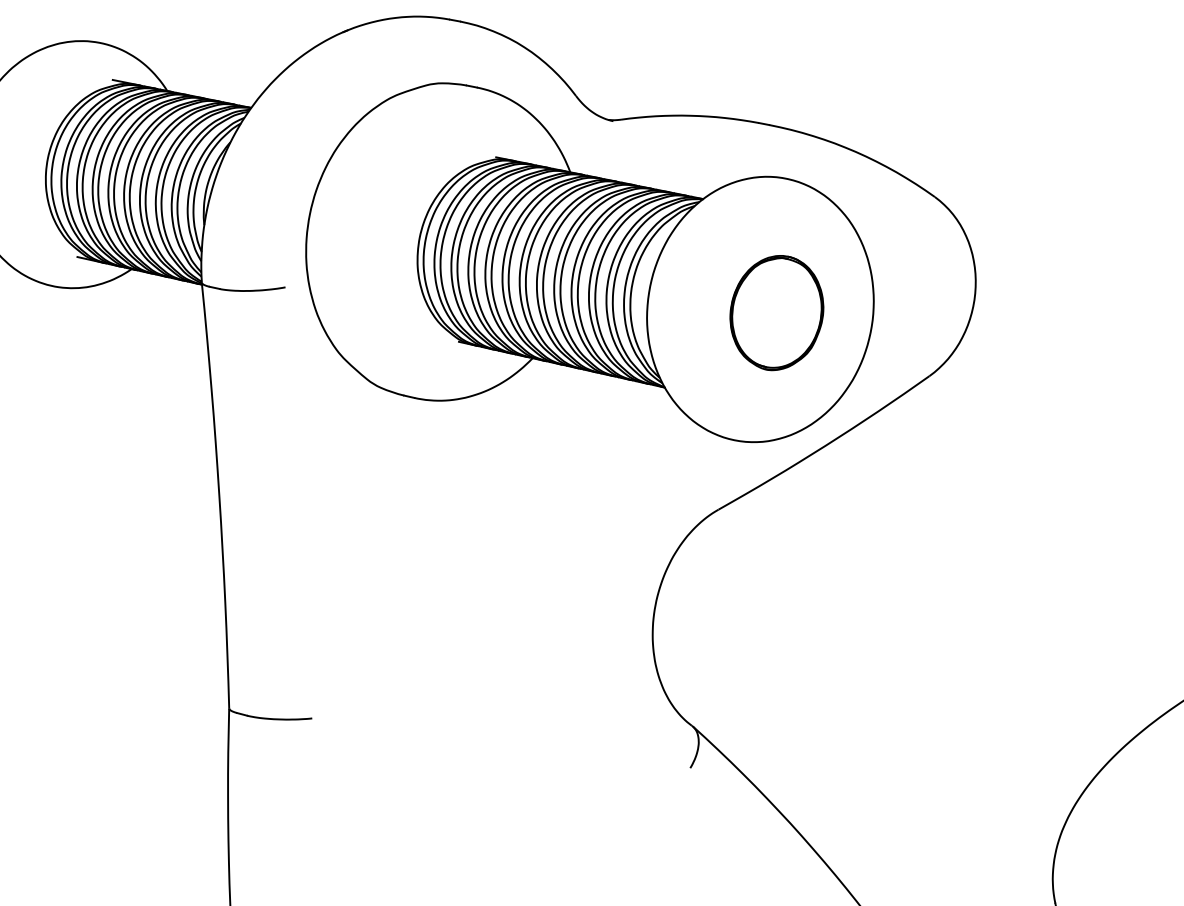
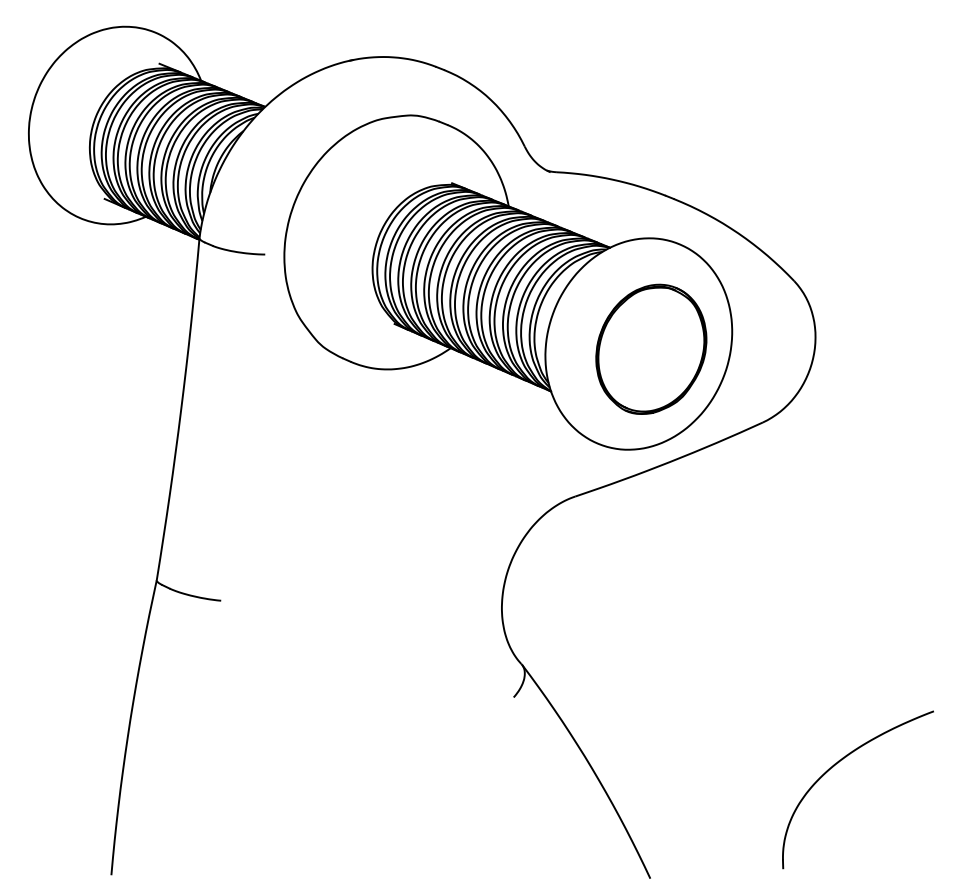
part: (776, 311) -> (651, 348), size x1.43

